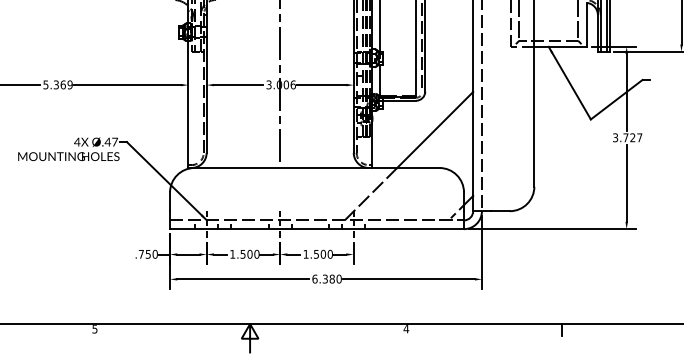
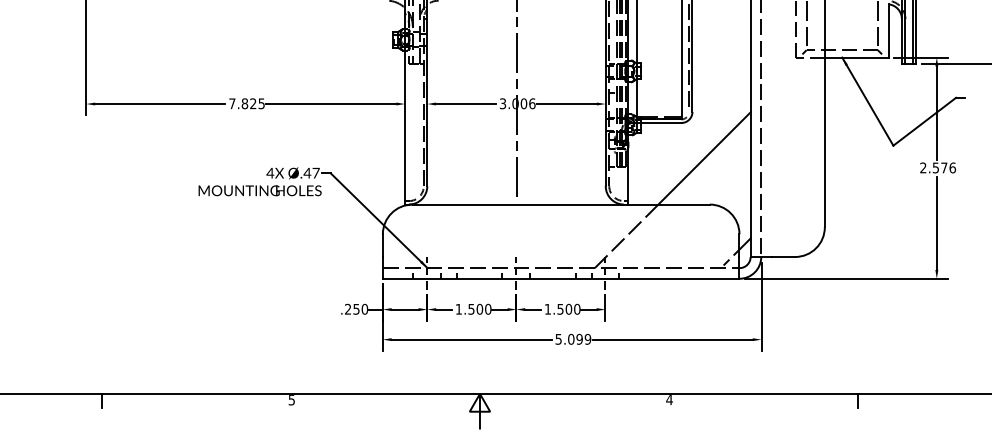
text: (57, 84) -> (246, 103), 5.369 -> 7.825
text: (628, 137) -> (938, 167), 3.727 -> 2.576
text: (141, 253) -> (348, 308), .750 -> .250
text: (327, 278) -> (573, 338), 6.380 -> 5.099

